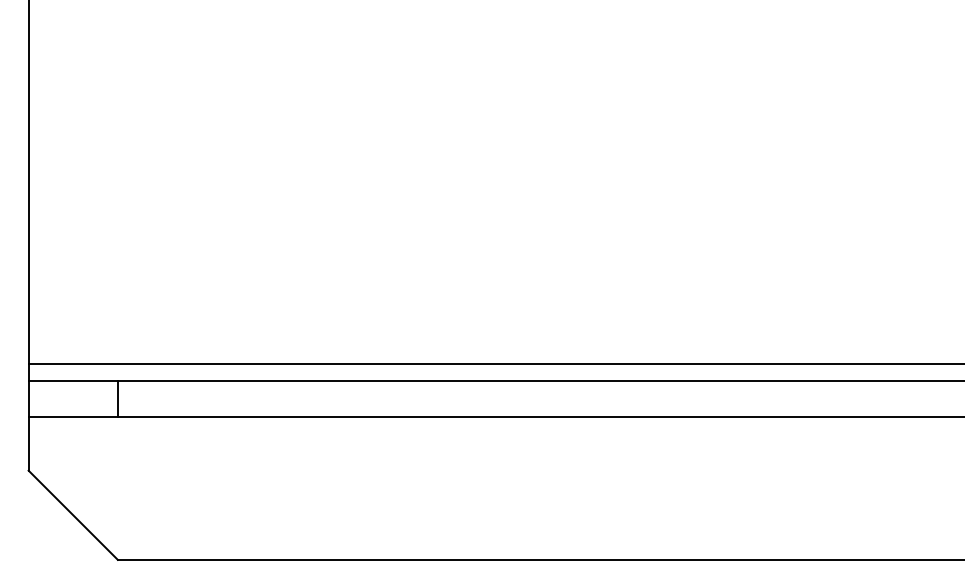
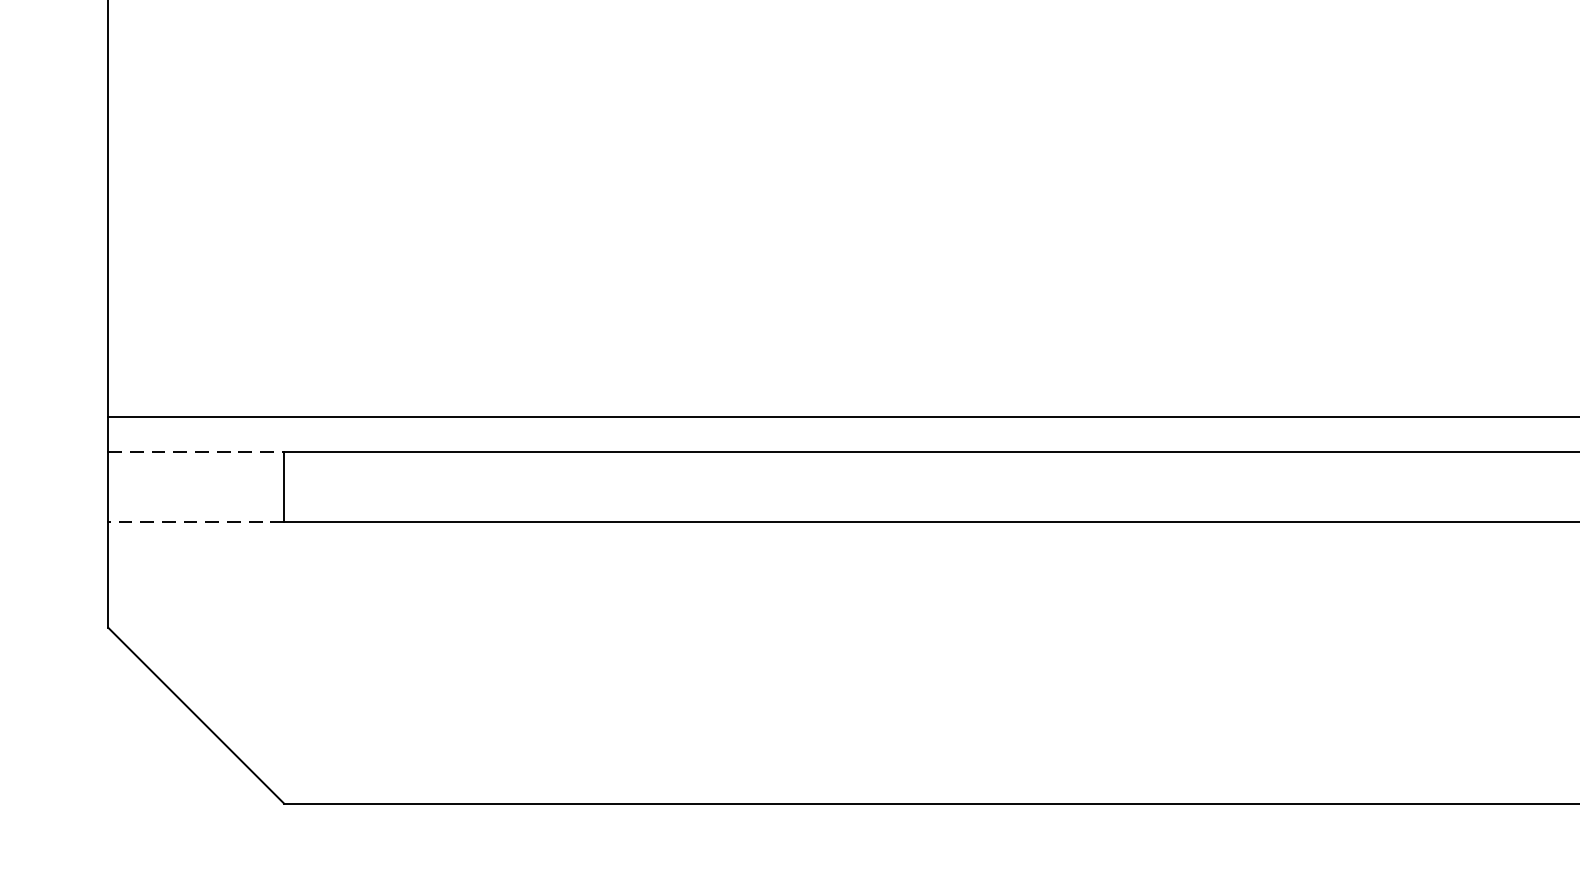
line: (73, 381) -> (196, 452), solid -> dashed
line: (73, 417) -> (196, 523), solid -> dashed

